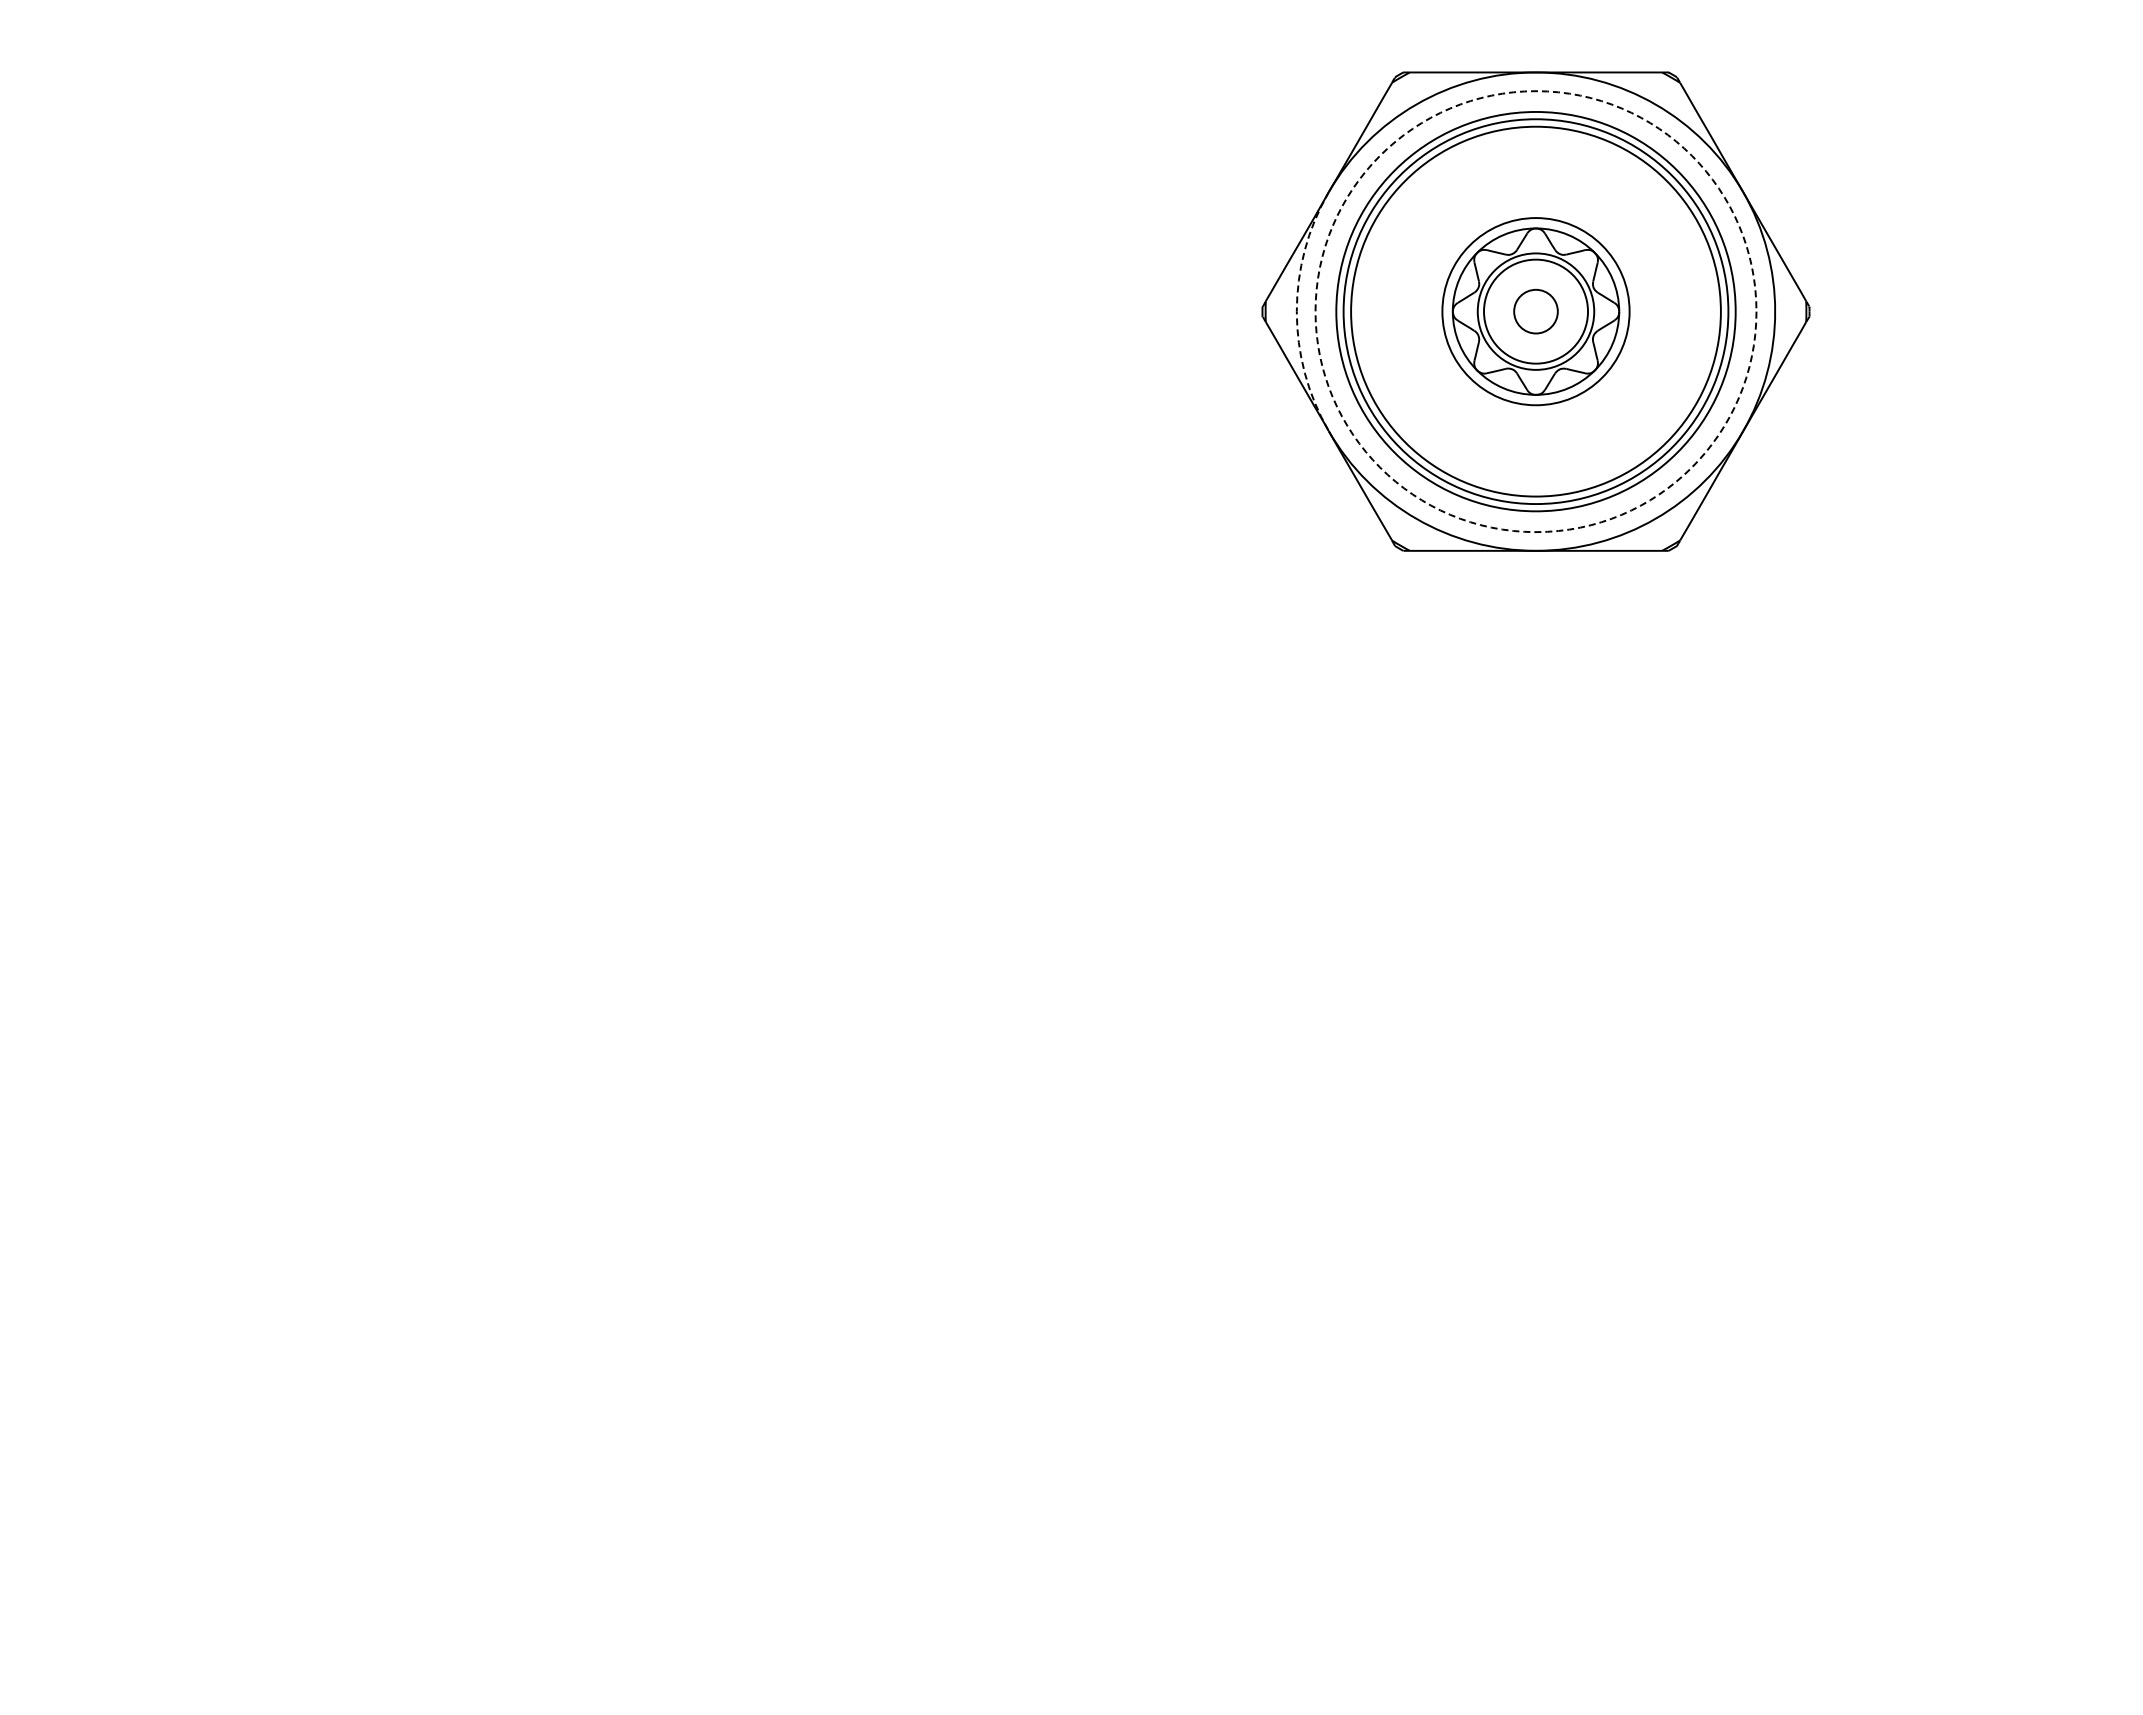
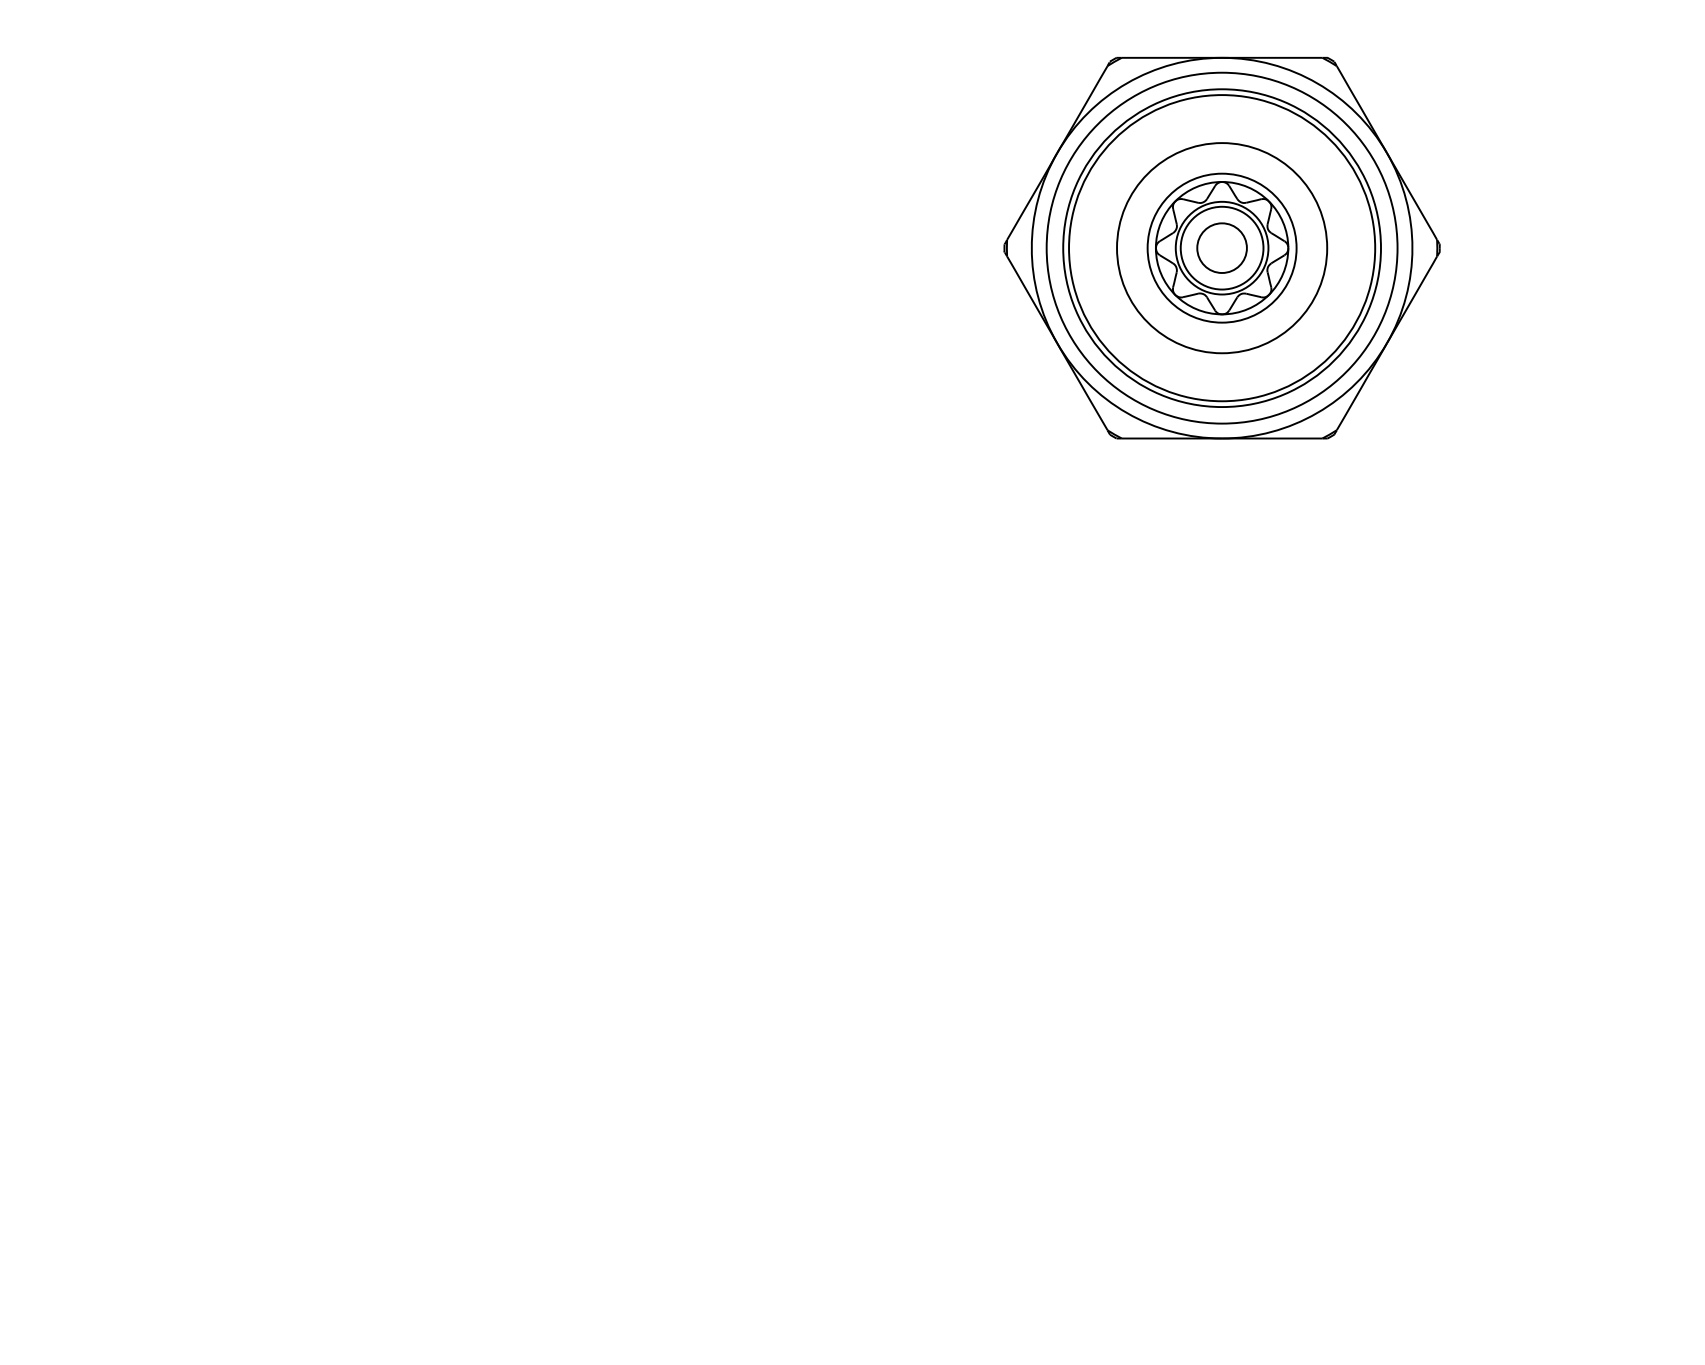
arc: (1296, 311) -> (1031, 248), dashed -> solid
circle: (1535, 311) -> (1221, 248), dashed -> solid
circle: (1535, 311) -> (1221, 248), size x0.71
circle: (1535, 311) -> (1221, 248), size x1.43

